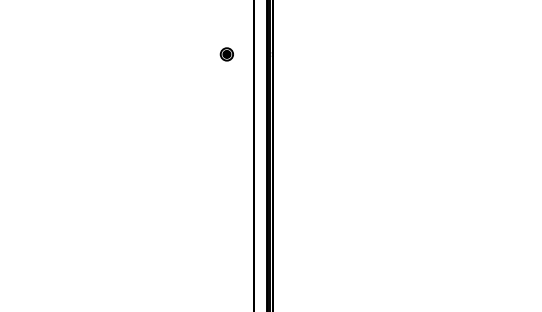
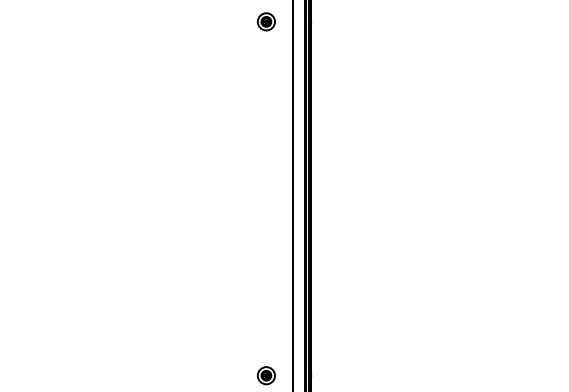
part: (227, 54) -> (266, 21), size x1.43

